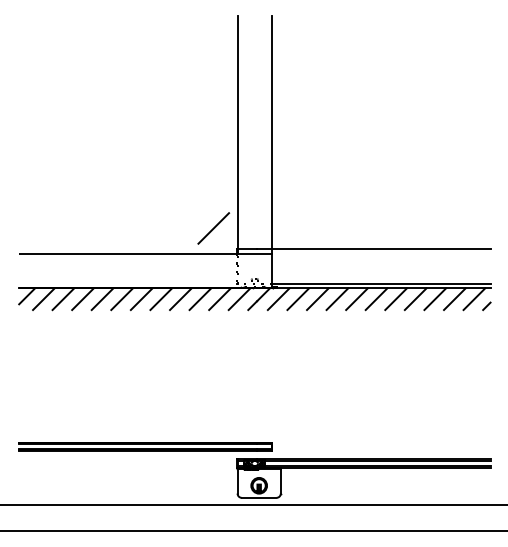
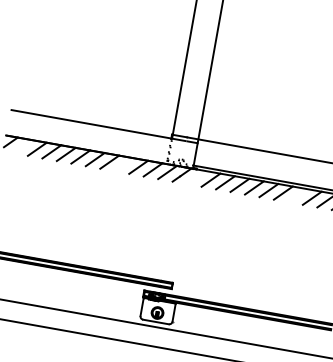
line: (213, 228) -> (157, 116), removed
line: (43, 299) -> (22, 146), removed
line: (180, 299) -> (123, 164), removed
line: (278, 299) -> (196, 177), removed
line: (415, 299) -> (297, 195), removed

